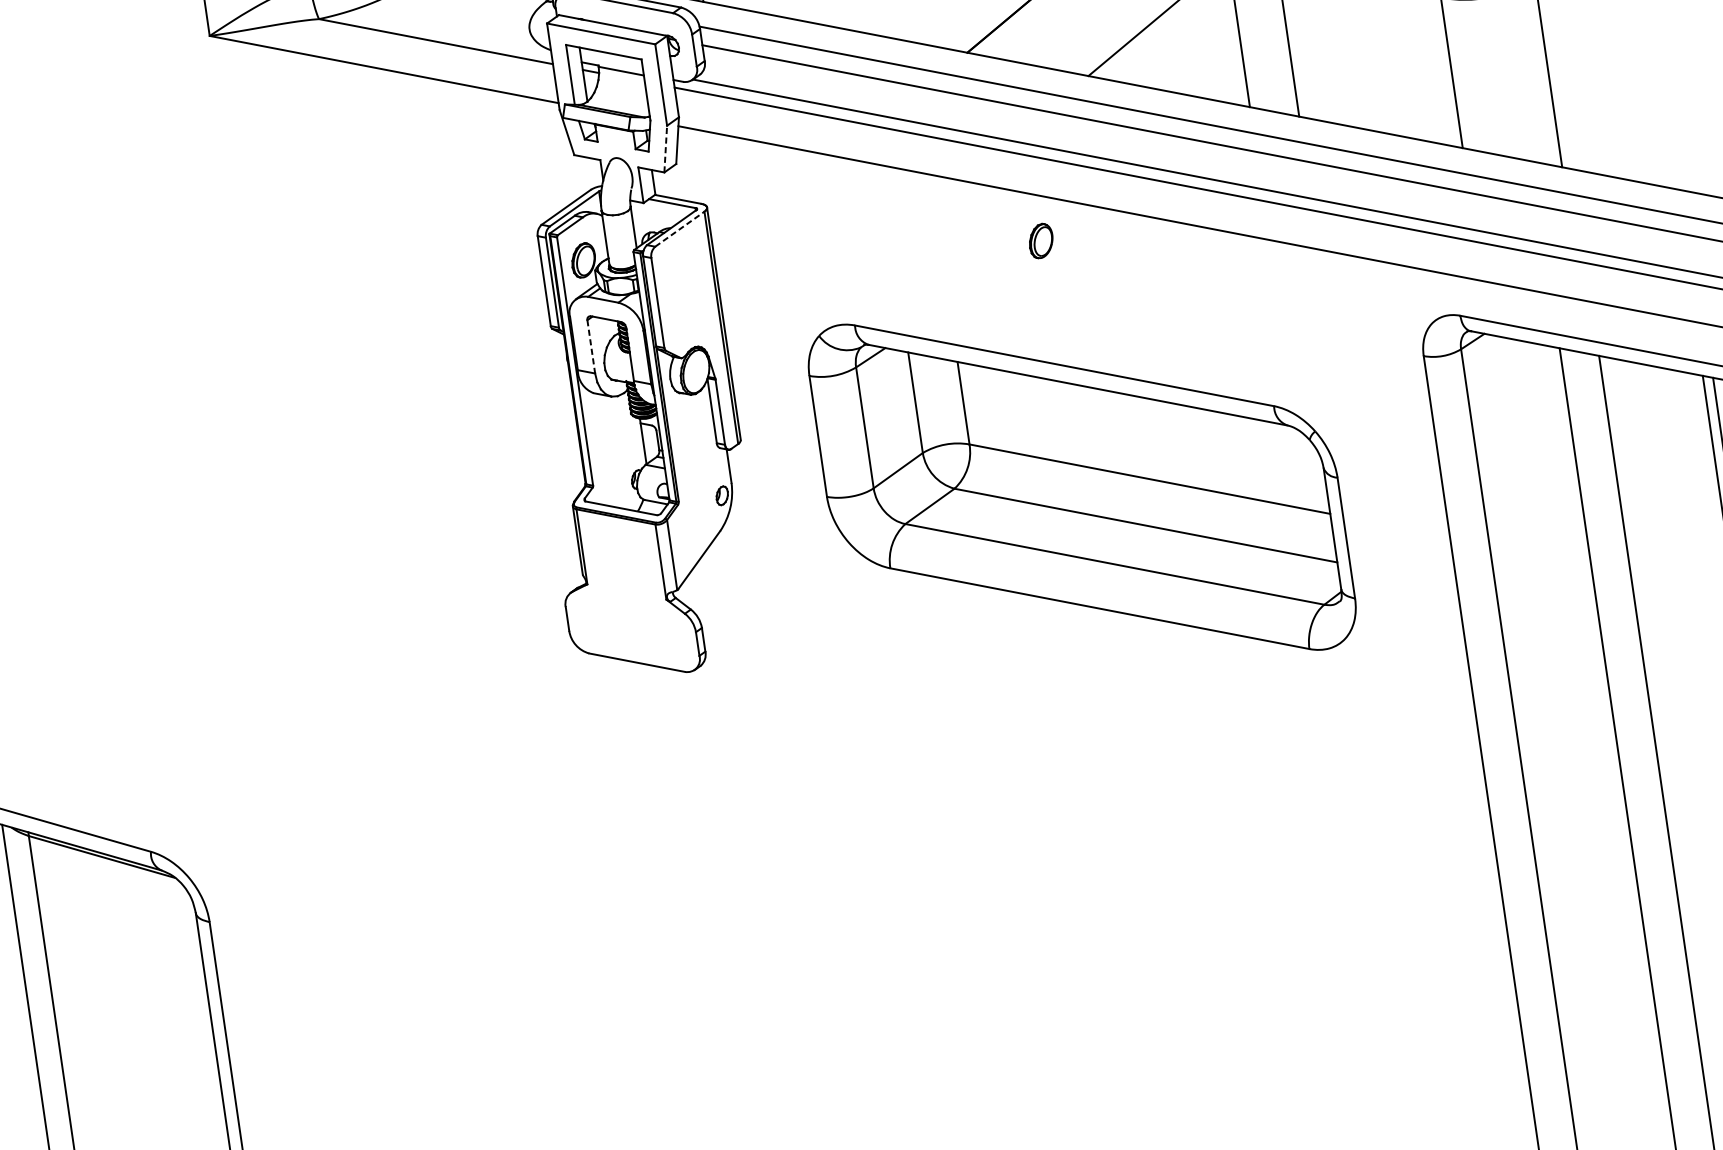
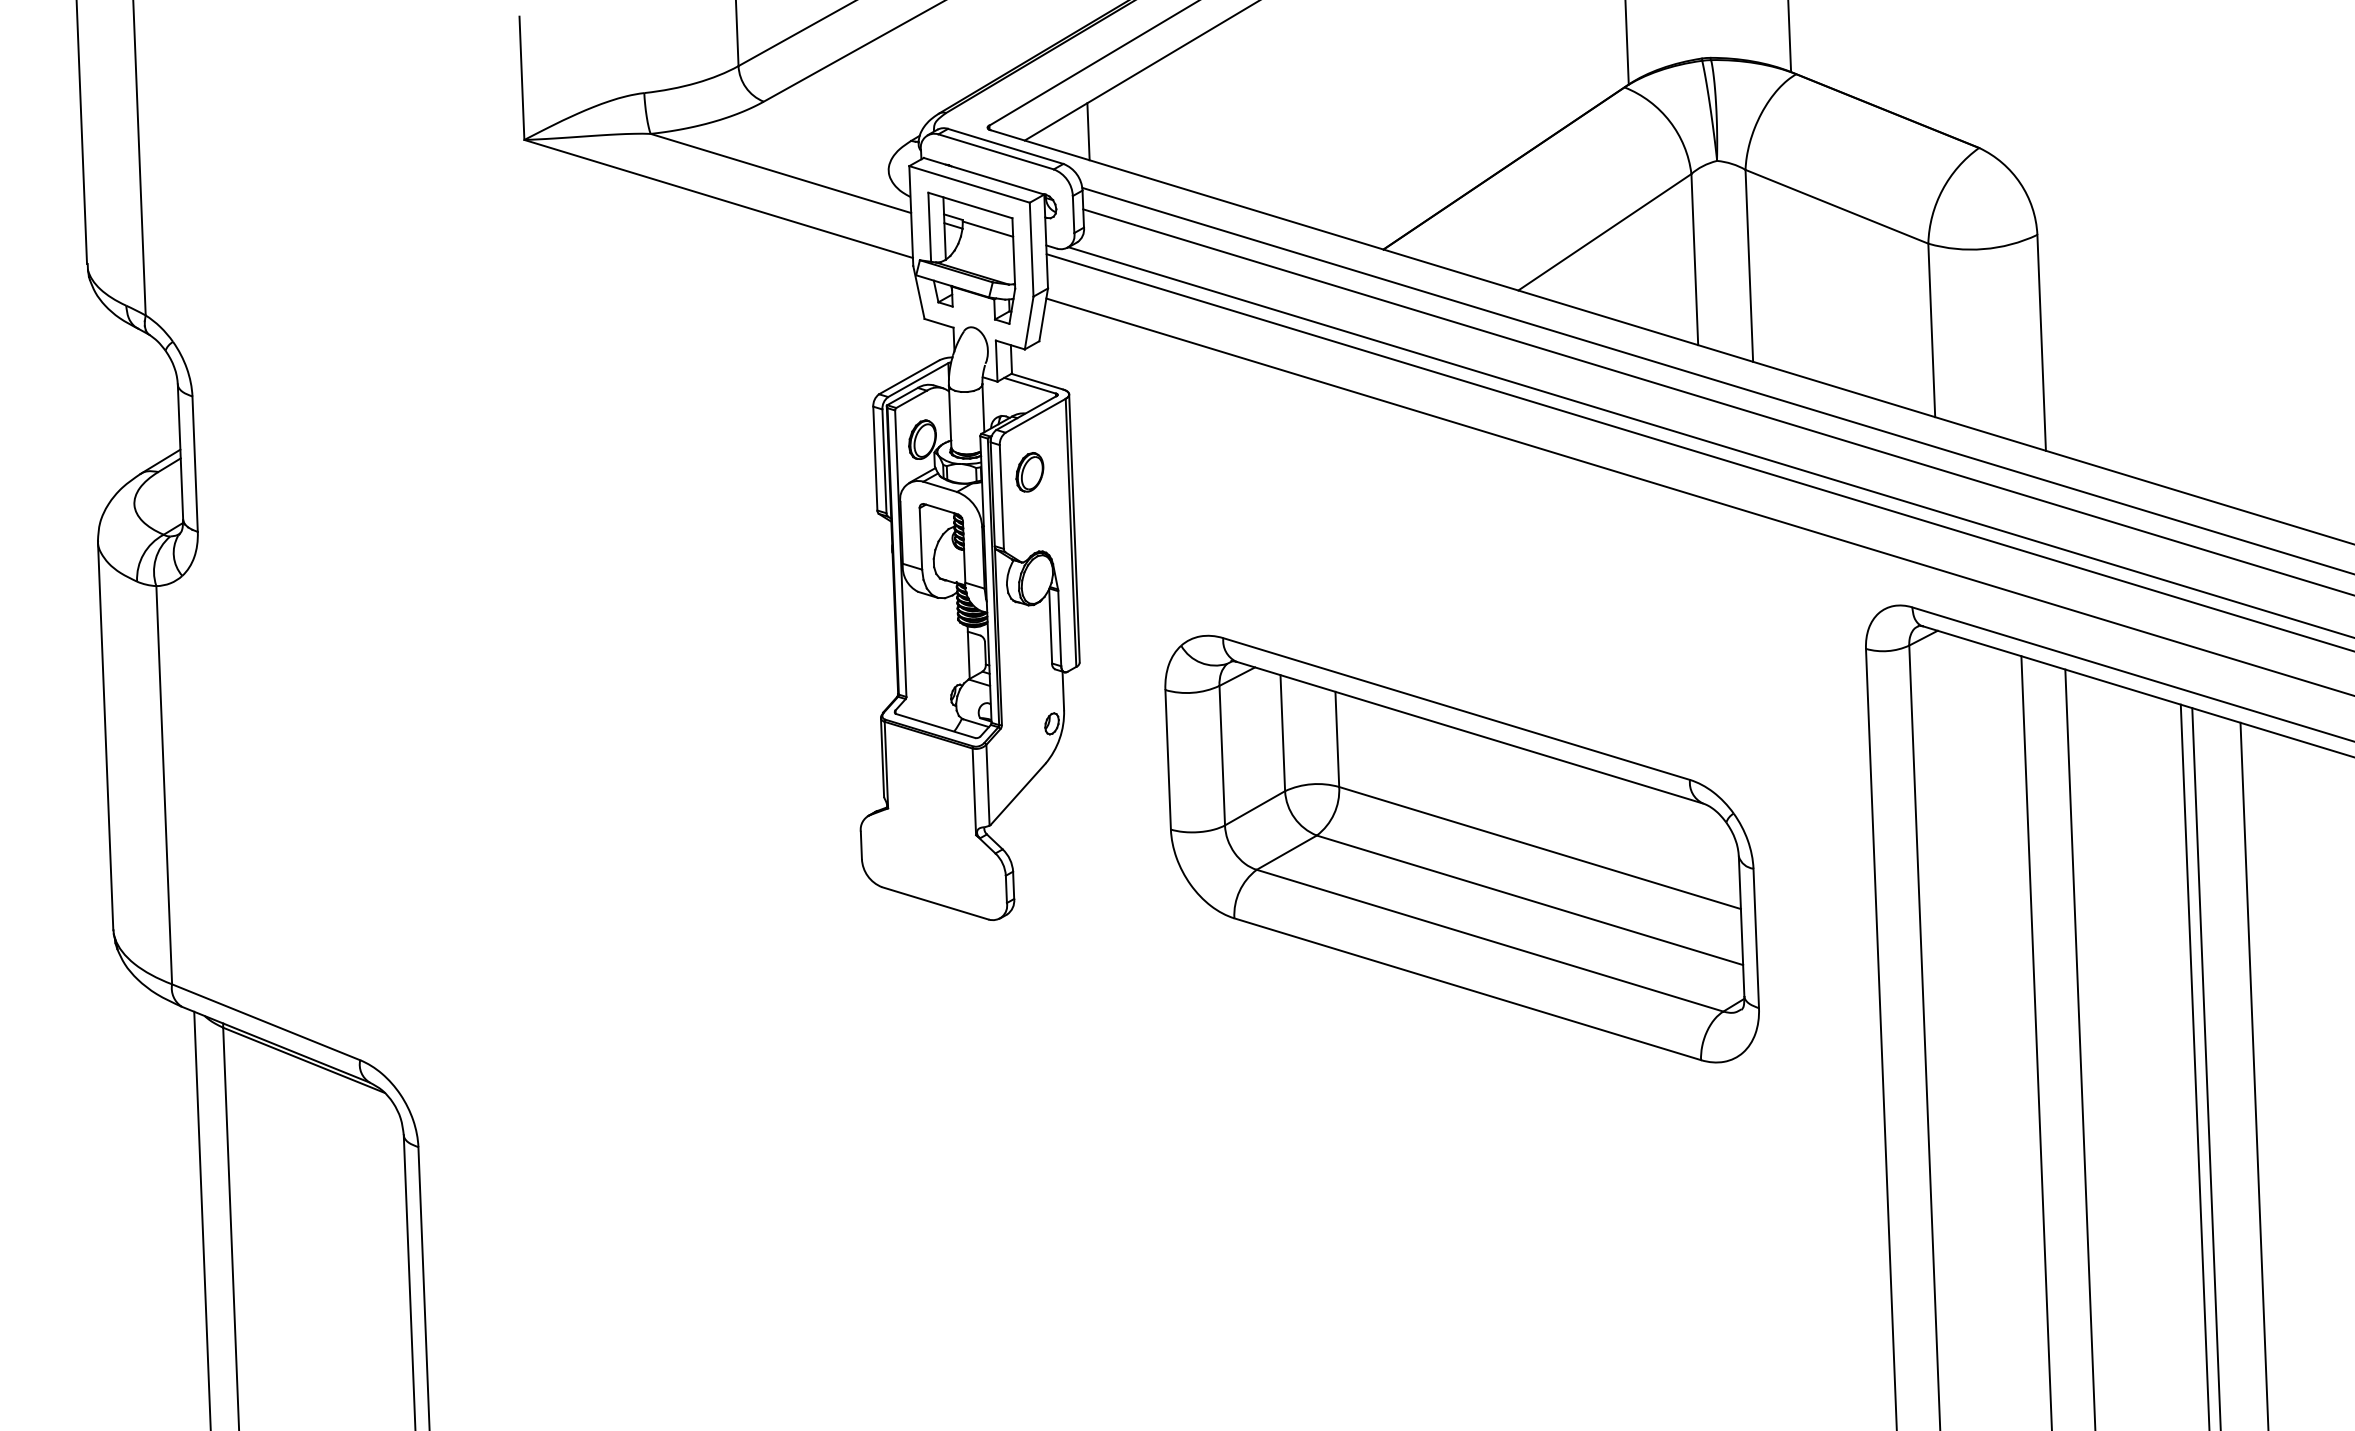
line: (666, 149) -> (1029, 323), dashed -> solid
line: (679, 228) -> (1035, 415), dashed -> solid
part: (1040, 241) -> (1029, 472), moved
line: (590, 346) -> (920, 538), dashed -> solid
part: (1081, 486) -> (1461, 848), moved

